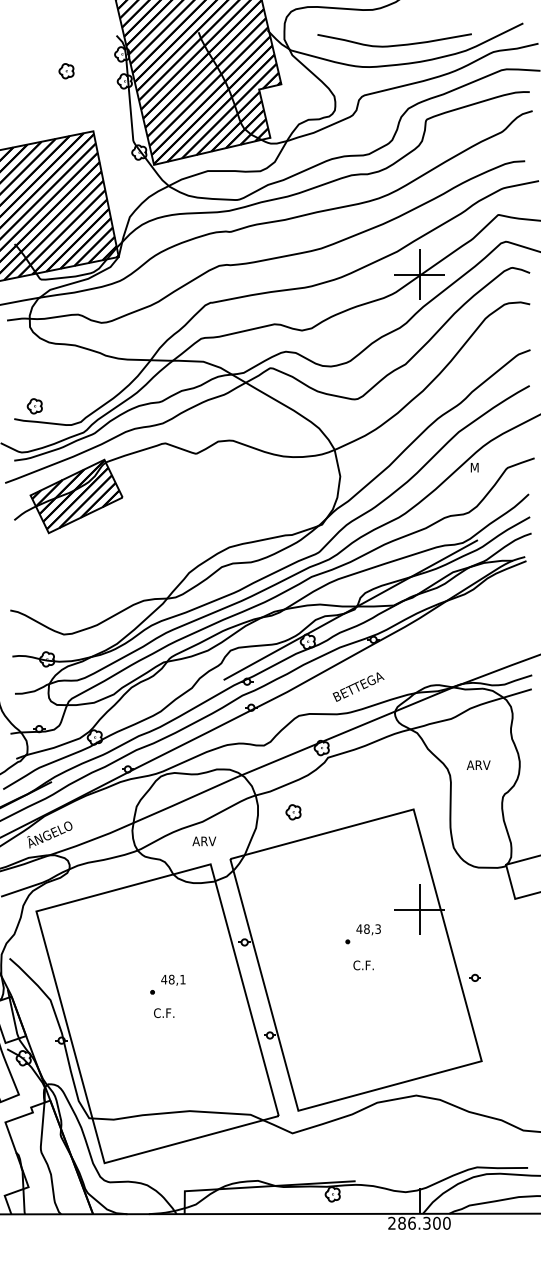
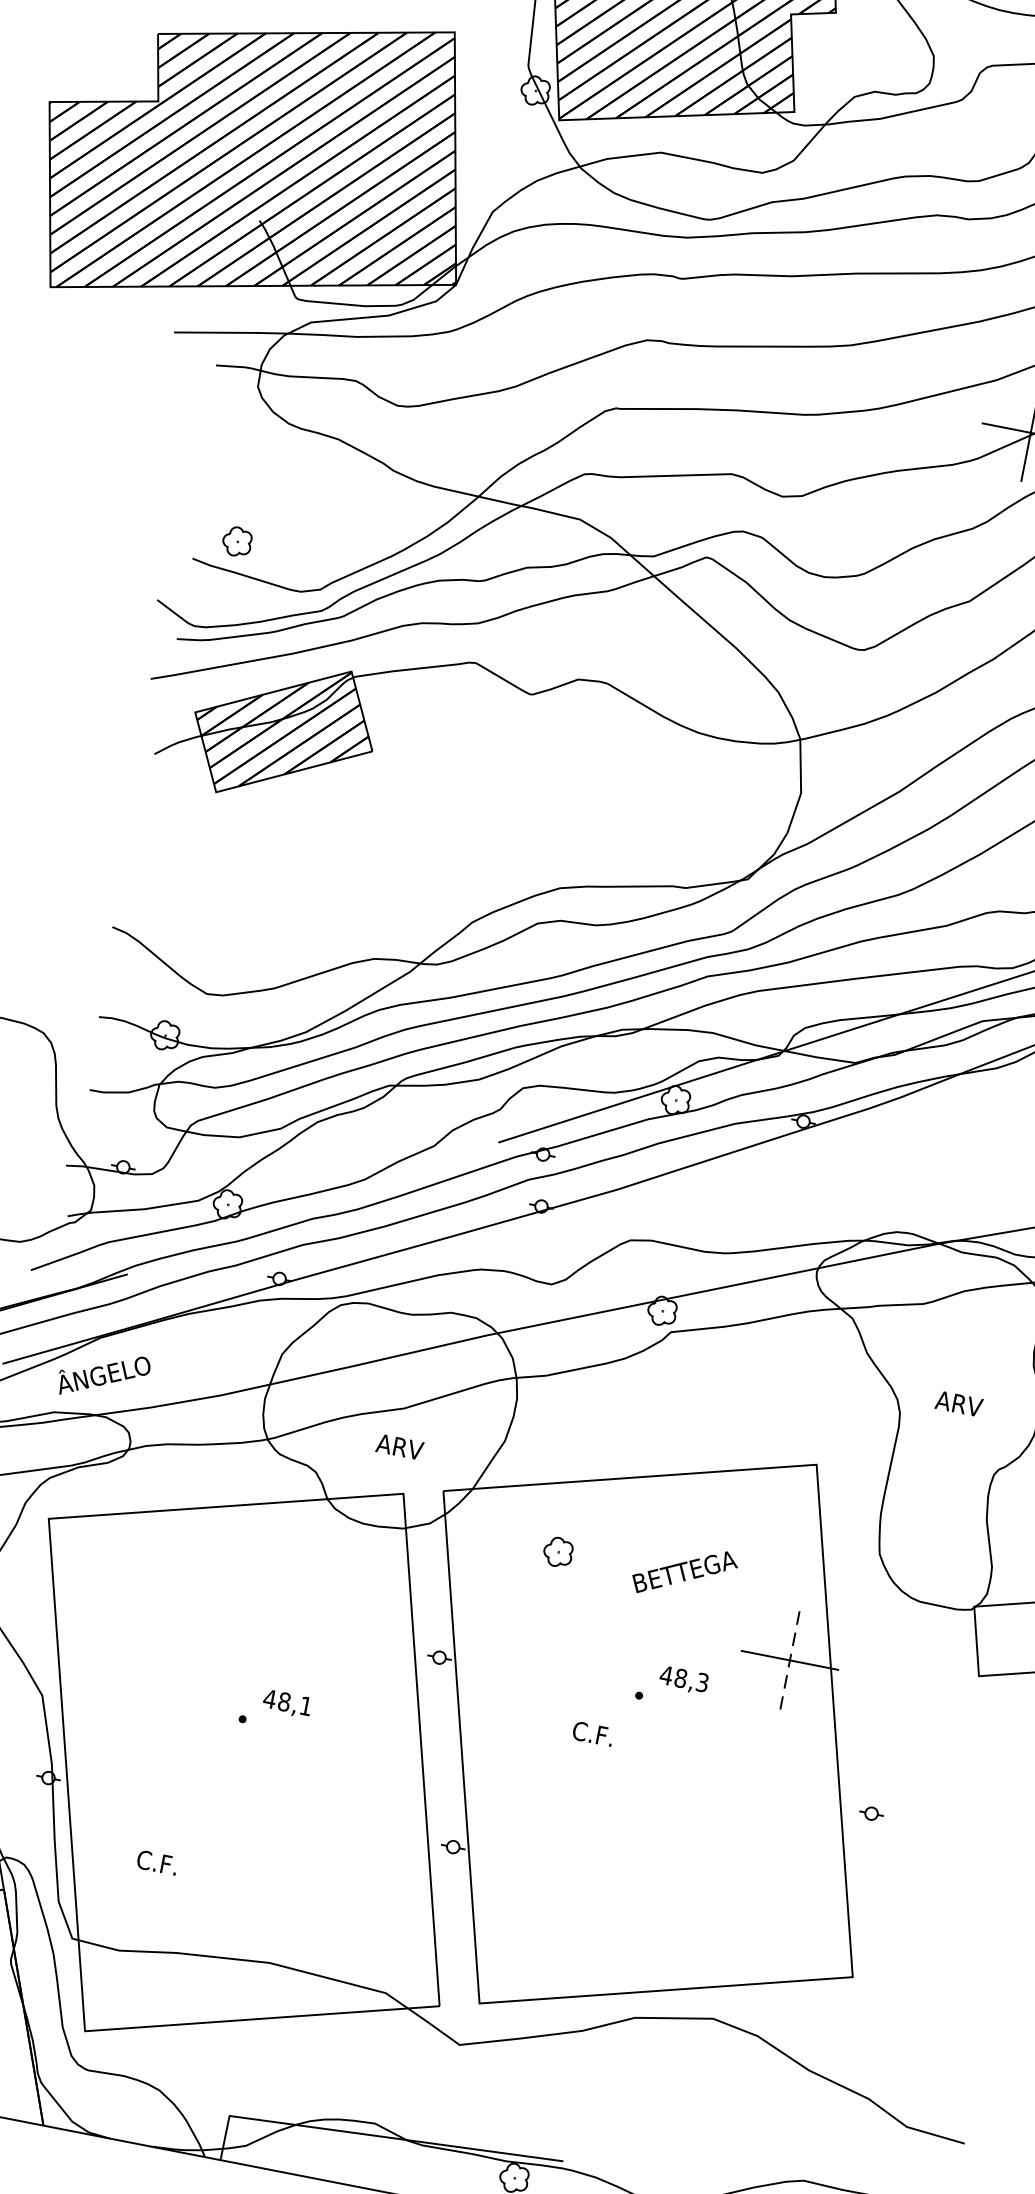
text: (358, 686) -> (684, 1571), moved
part: (293, 812) -> (558, 1552), moved
line: (419, 910) -> (789, 1662), solid -> dashed
text: (363, 965) -> (592, 1734), moved
text: (164, 1012) -> (158, 1861), moved

